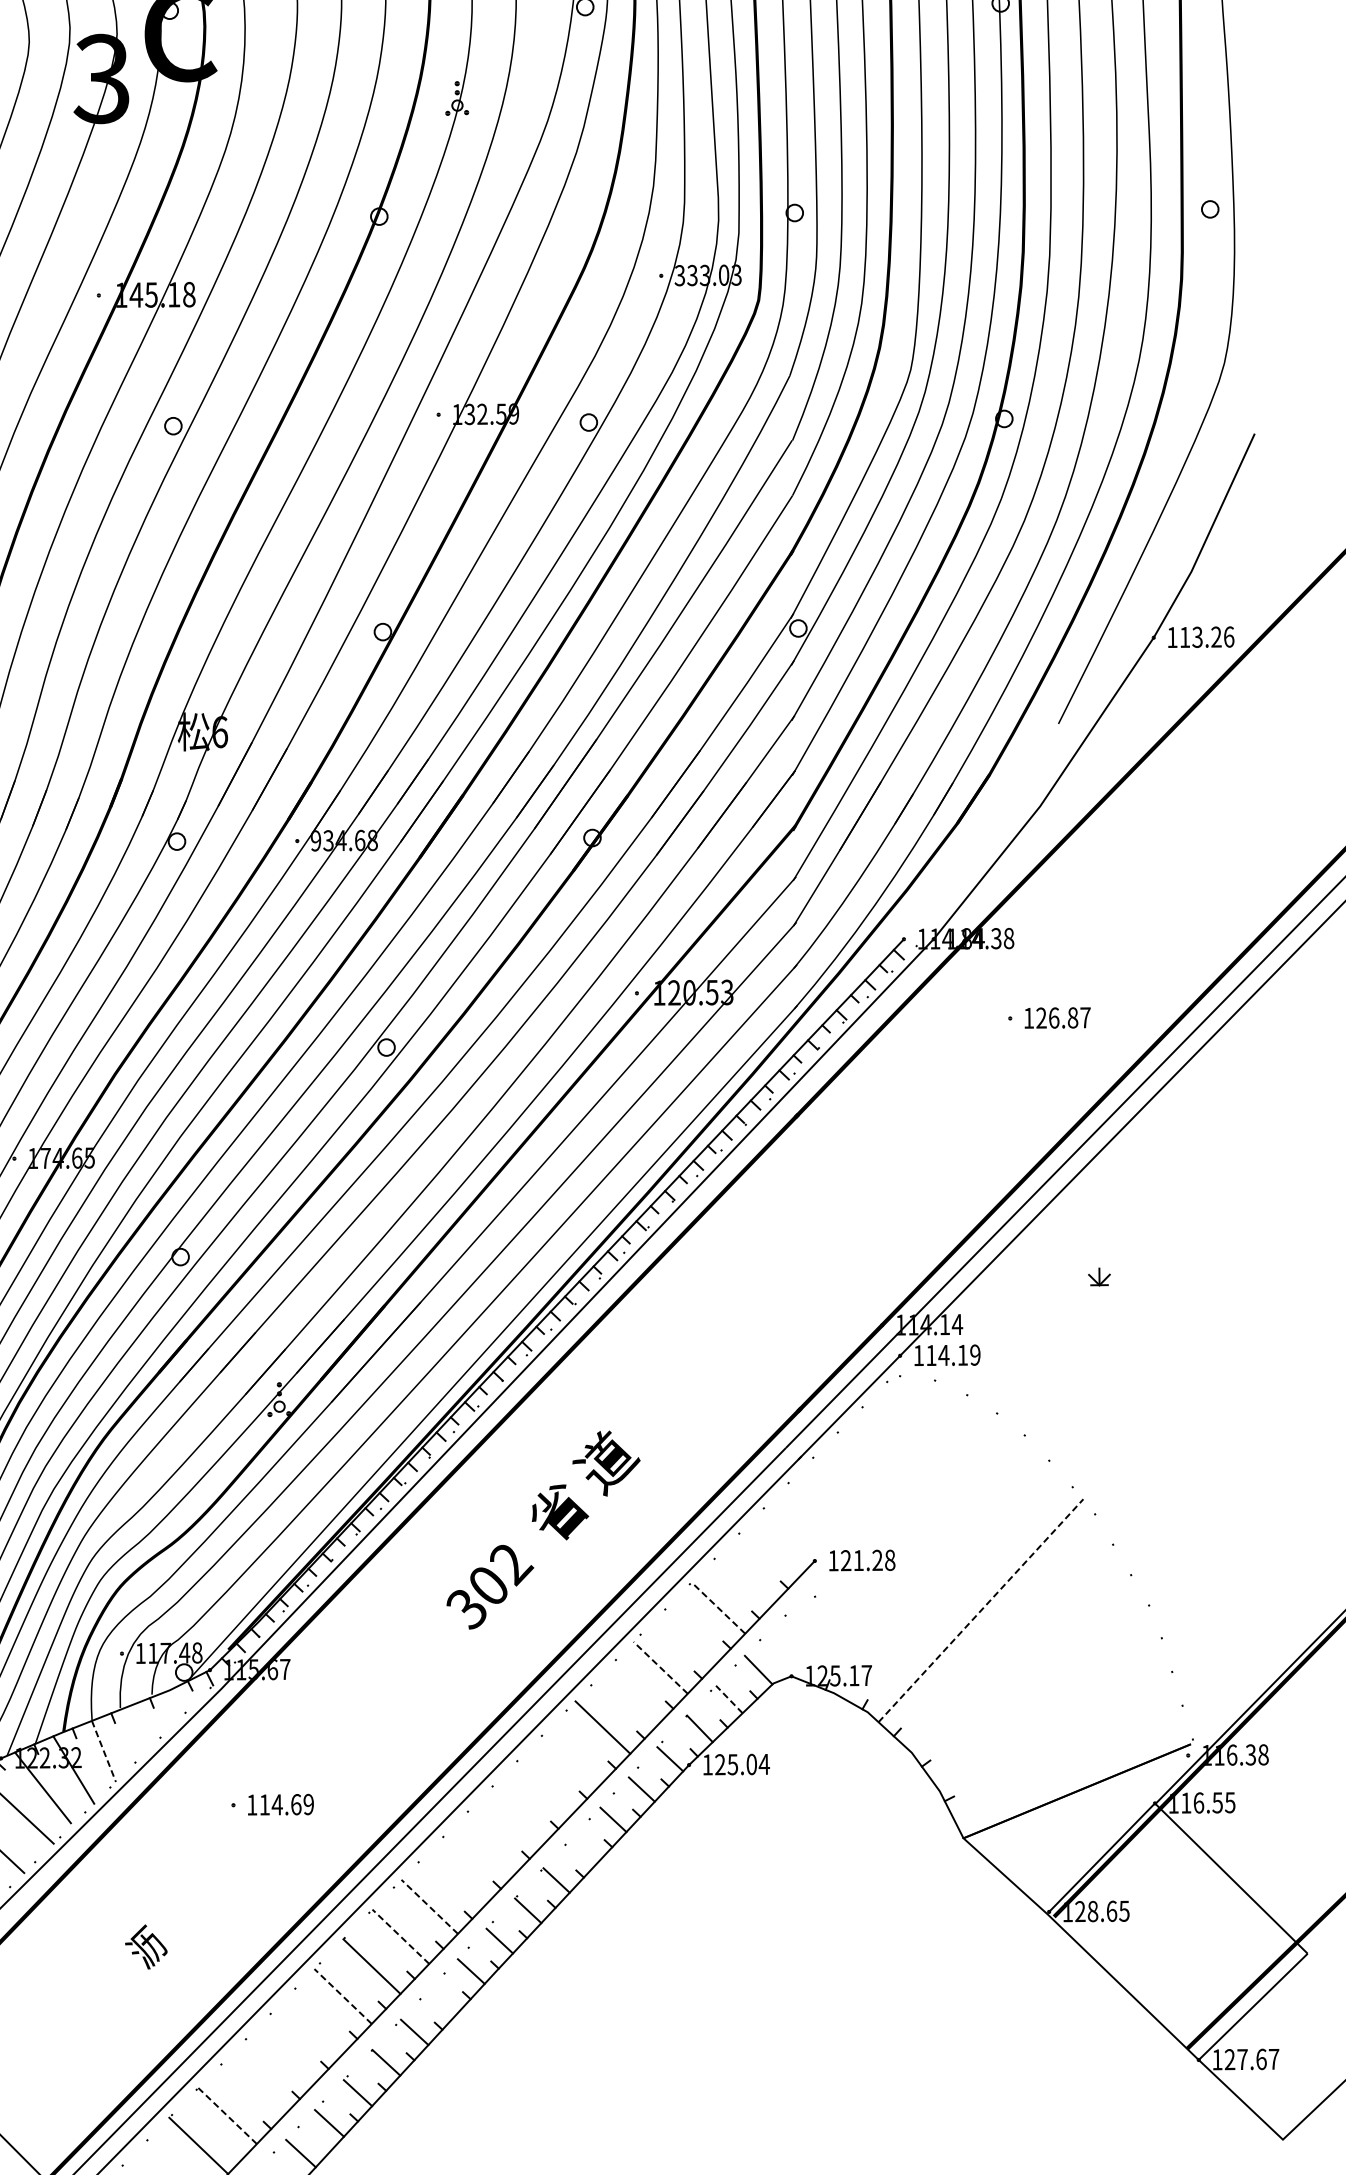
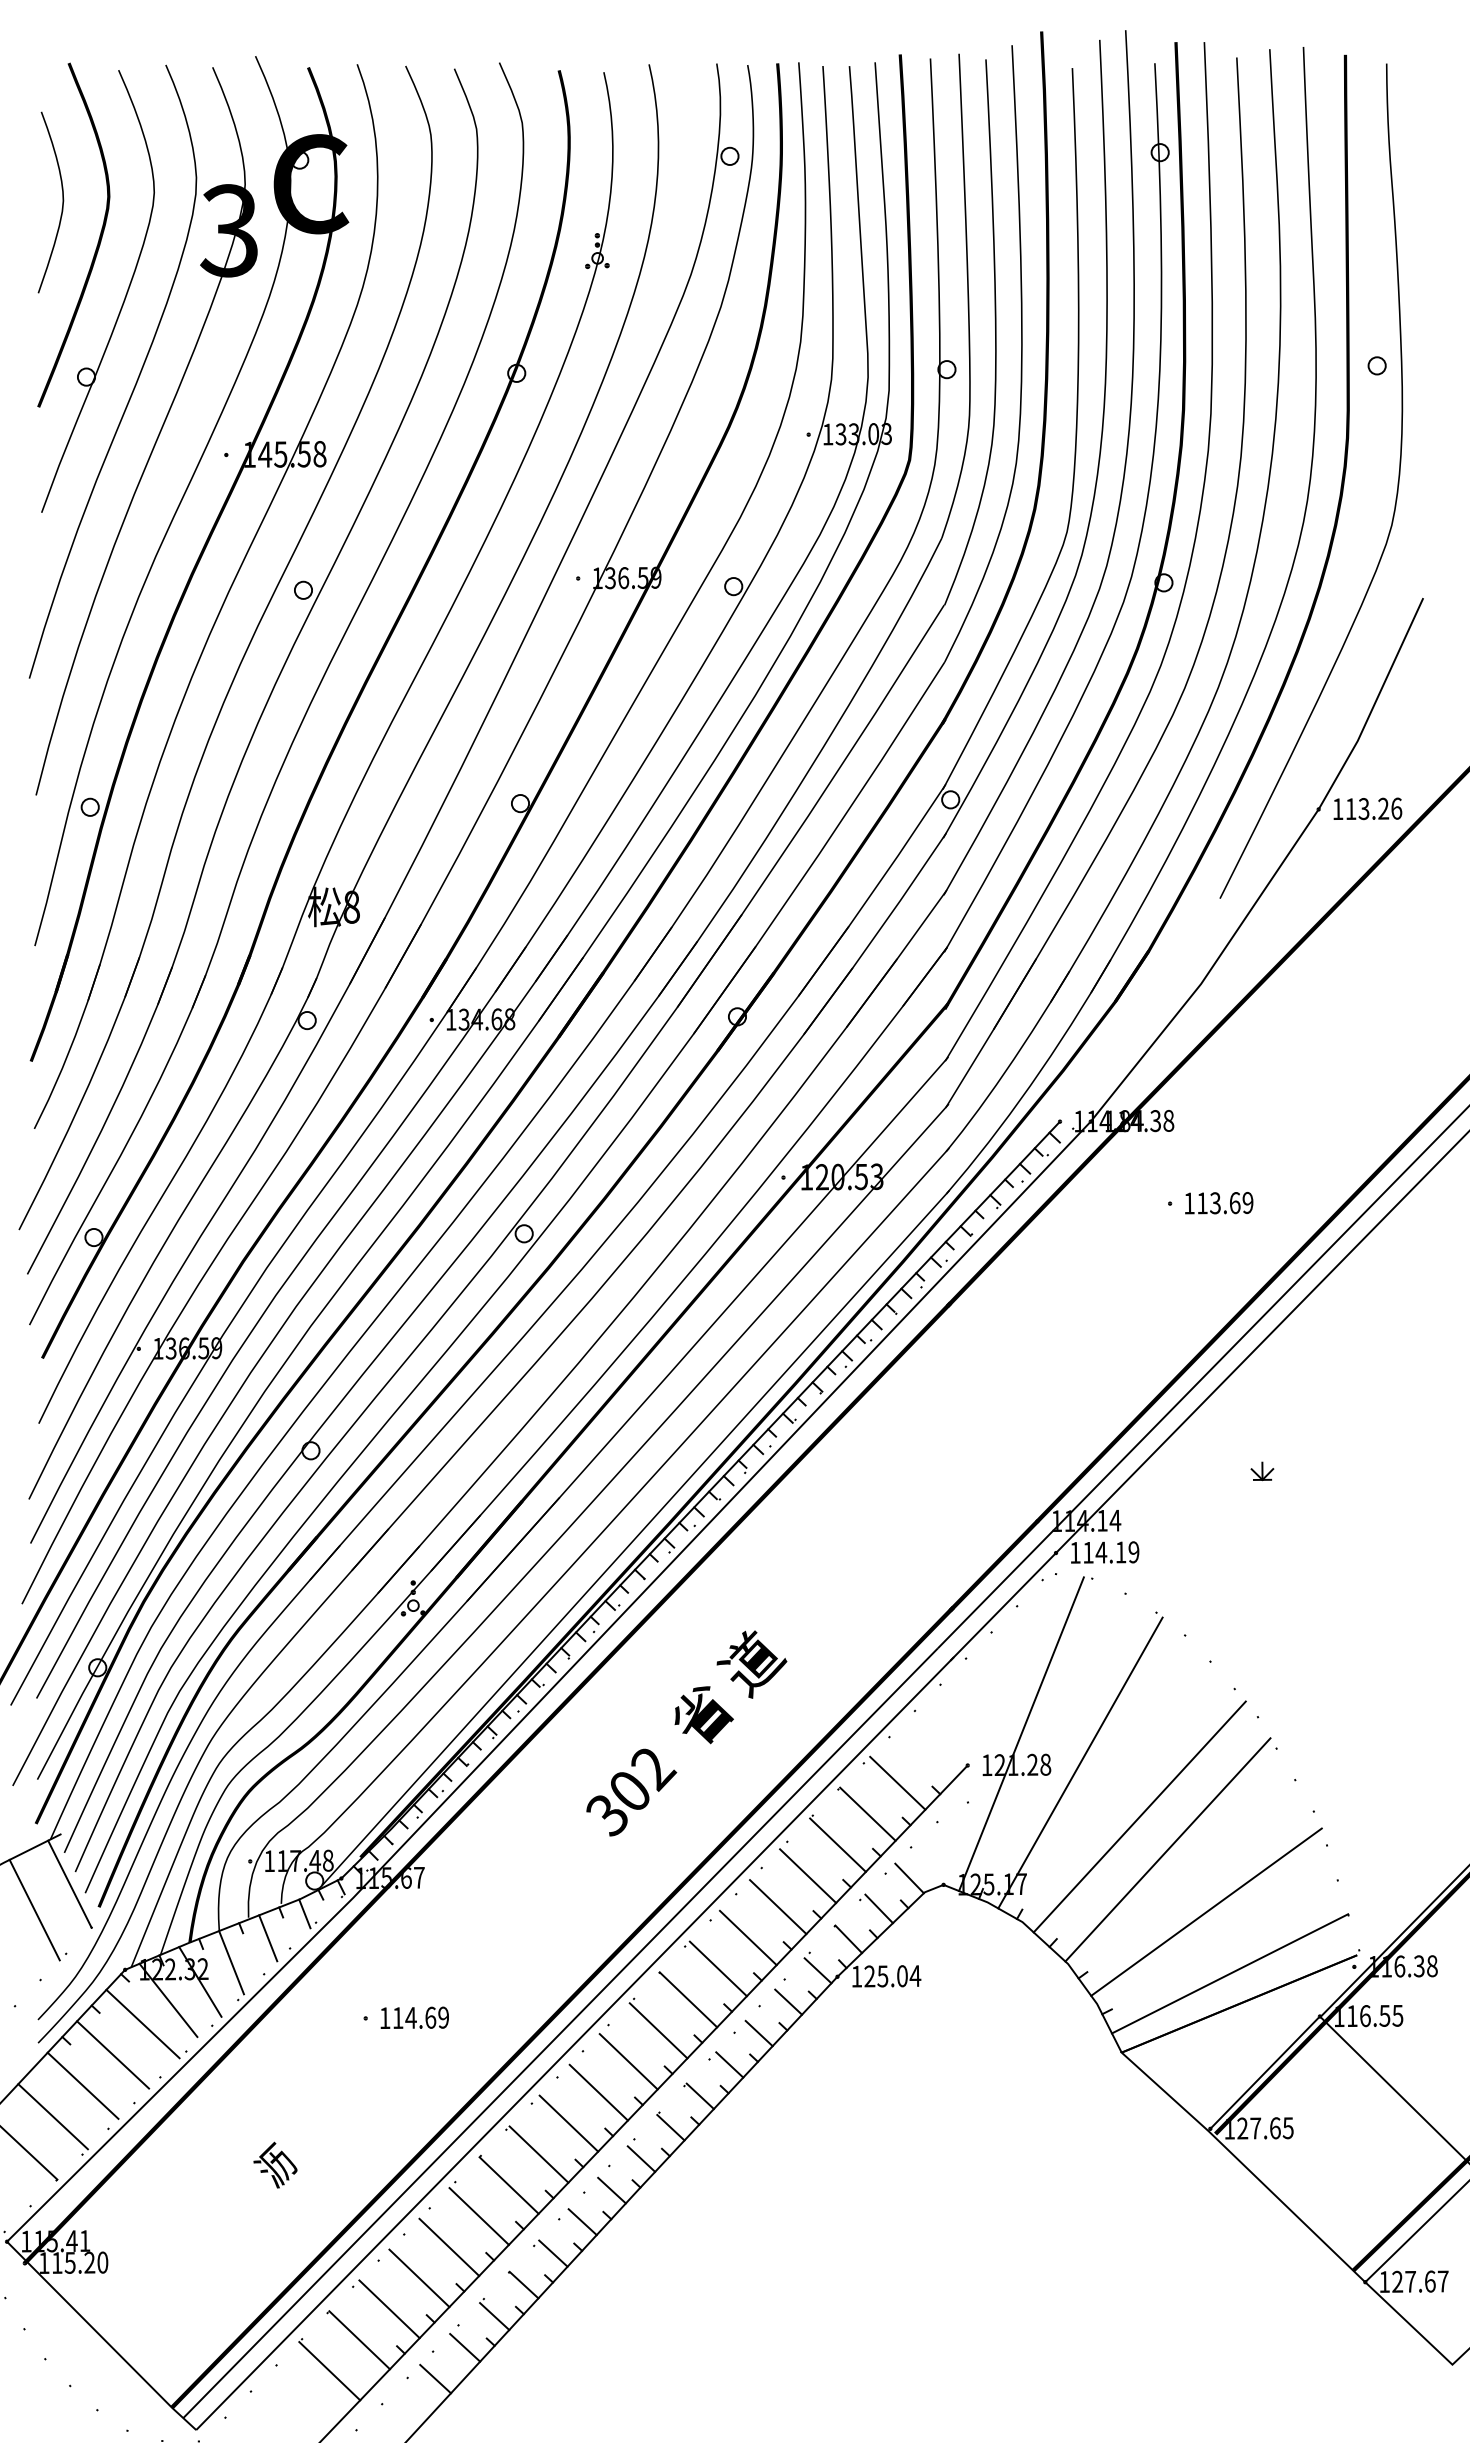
text: (679, 275) -> (827, 434), 333.03 -> 133.03
text: (173, 294) -> (303, 454), 145.18 -> 145.58
text: (482, 414) -> (623, 578), 132.59 -> 136.59
text: (219, 731) -> (351, 906), 6 -> 8
text: (315, 840) -> (450, 1019), 934.68 -> 134.68
text: (1063, 1017) -> (1225, 1202), 126.87 -> 113.69
text: (67, 1158) -> (193, 1348), 174.65 -> 136.59
line: (866, 1531) -> (1021, 1734), added
line: (923, 1558) -> (1080, 1762), added
line: (747, 1577) -> (897, 1782), added
line: (718, 1607) -> (867, 1813), dashed -> solid
line: (980, 1610) -> (1139, 1816), dashed -> solid
line: (689, 1637) -> (837, 1844), added
line: (1007, 1642) -> (1167, 1849), added
line: (661, 1668) -> (808, 1876), dashed -> solid
line: (632, 1698) -> (778, 1907), added
line: (729, 1699) -> (879, 1908), dashed -> solid
line: (1045, 1702) -> (1206, 1911), added
line: (174, 1703) -> (304, 1913), added
line: (139, 1728) -> (268, 1938), added
line: (103, 1751) -> (231, 1962), dashed -> solid
line: (573, 1757) -> (717, 1968), added
line: (1067, 1761) -> (1229, 1973), added
line: (545, 1786) -> (688, 1999), added
line: (516, 1816) -> (658, 2030), added
line: (487, 1846) -> (628, 2061), added
line: (584, 1849) -> (729, 2064), added
line: (458, 1876) -> (598, 2092), added
line: (429, 1906) -> (568, 2123), dashed -> solid
text: (1092, 1911) -> (1255, 2128), 128.65 -> 127.65
line: (401, 1936) -> (539, 2154), dashed -> solid
line: (342, 1996) -> (478, 2216), dashed -> solid
line: (442, 2002) -> (582, 2222), added
line: (314, 2025) -> (449, 2246), added
line: (285, 2056) -> (419, 2278), added
line: (256, 2086) -> (389, 2309), added
line: (227, 2116) -> (359, 2340), dashed -> solid

